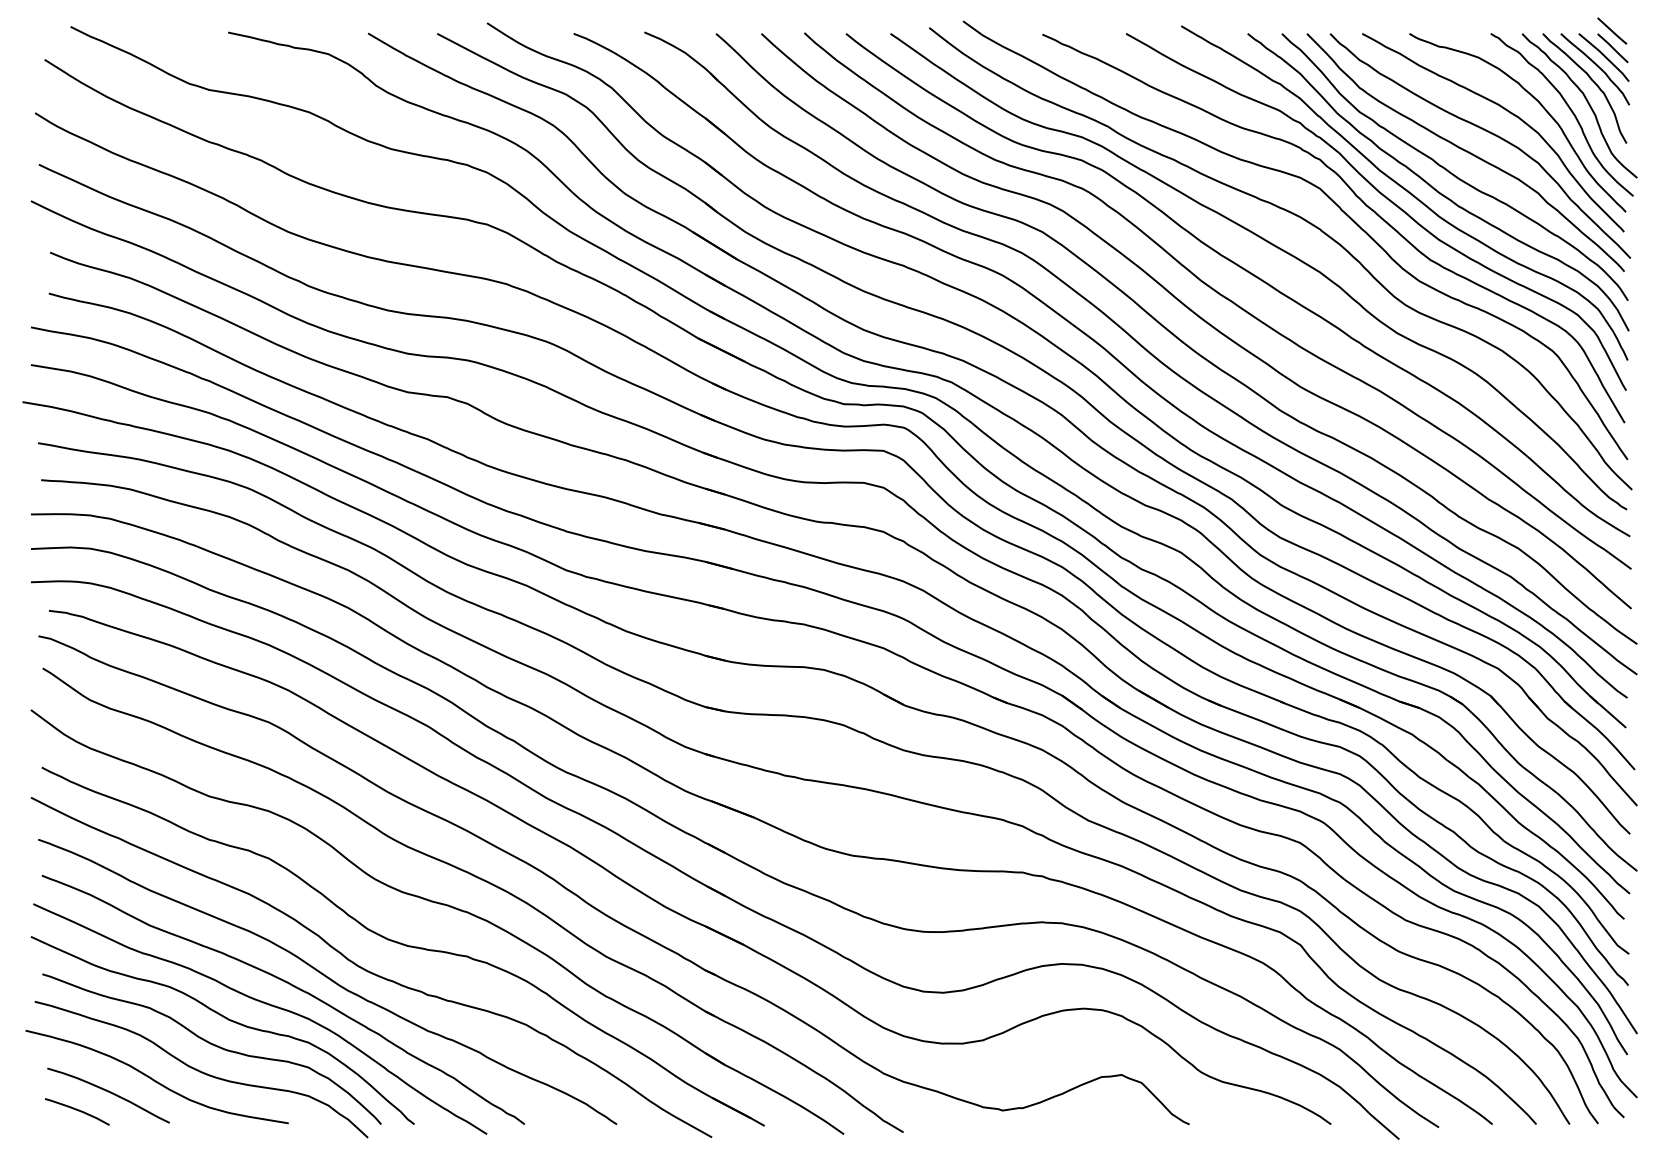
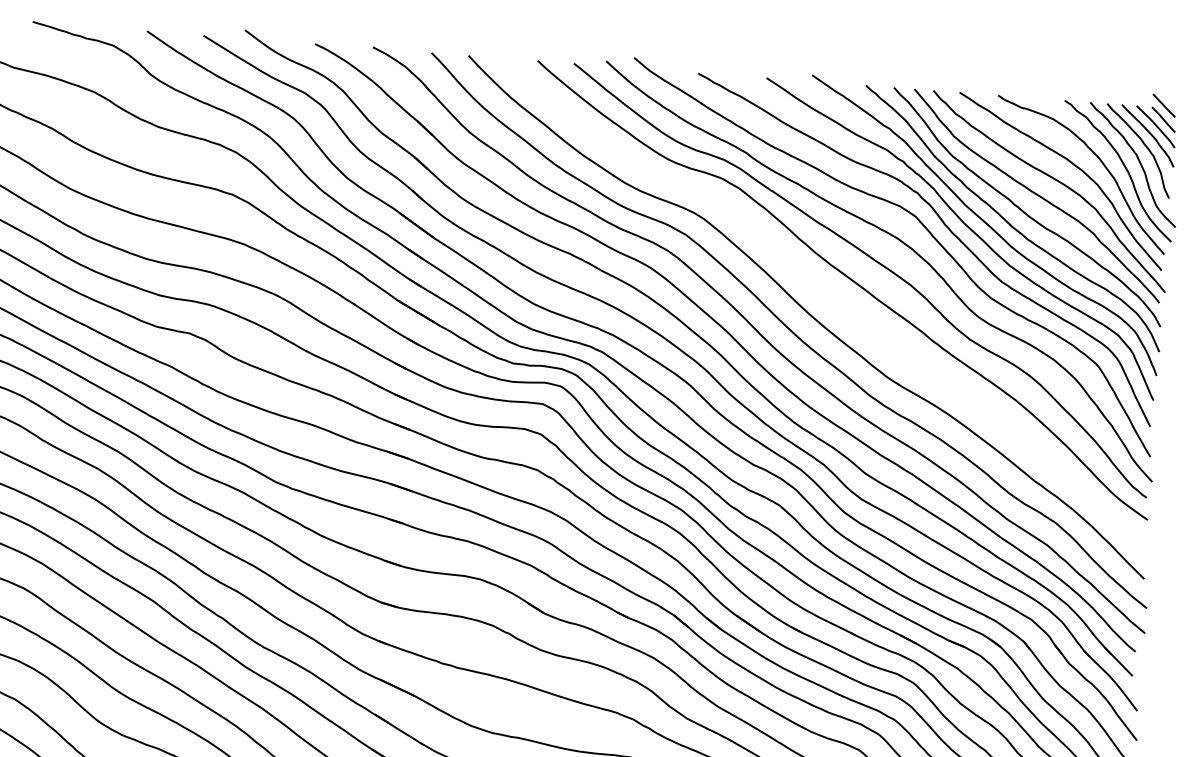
curve: (1221, 296) -> (828, 298), removed

